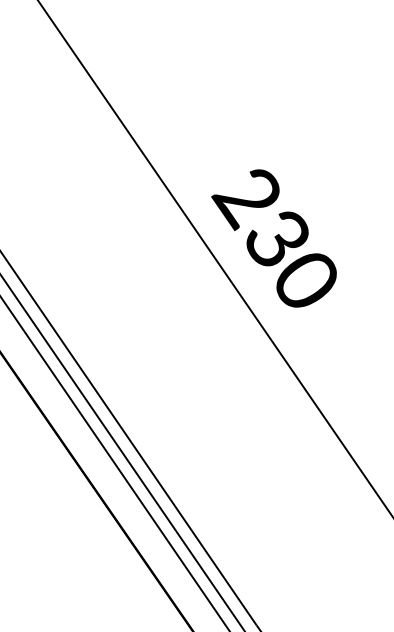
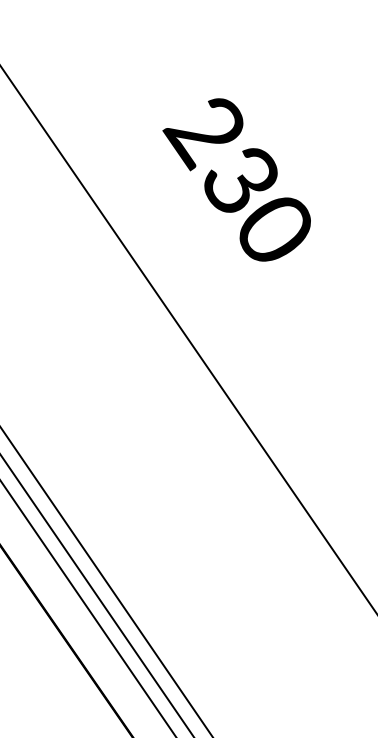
part: (273, 238) -> (236, 179), moved

